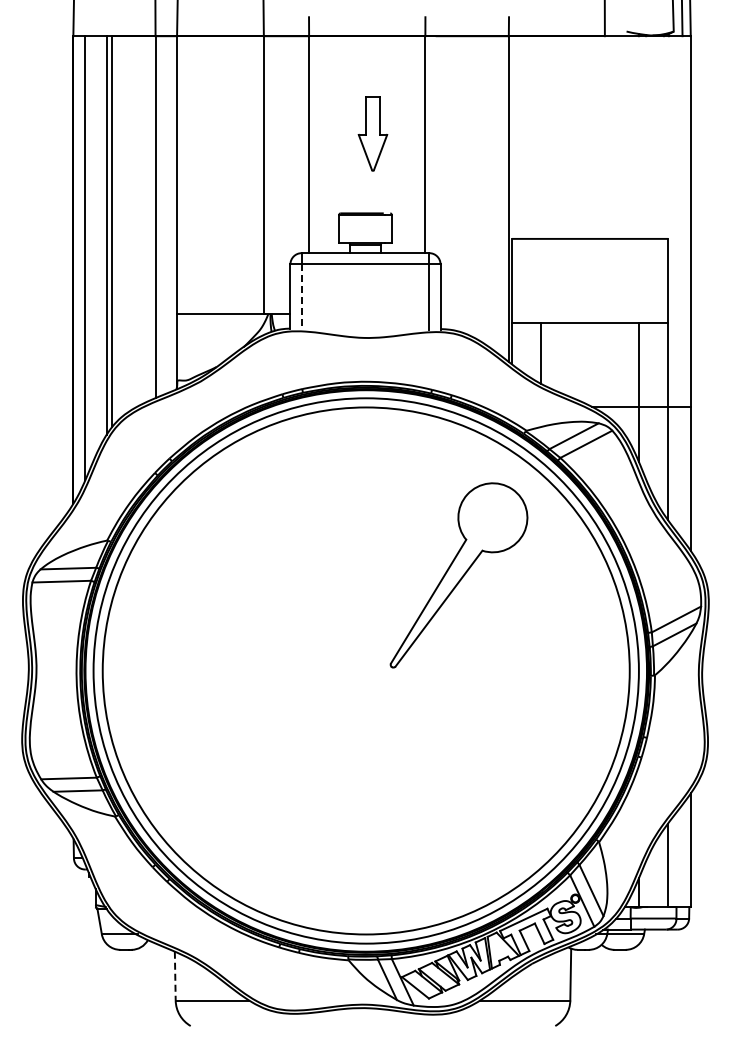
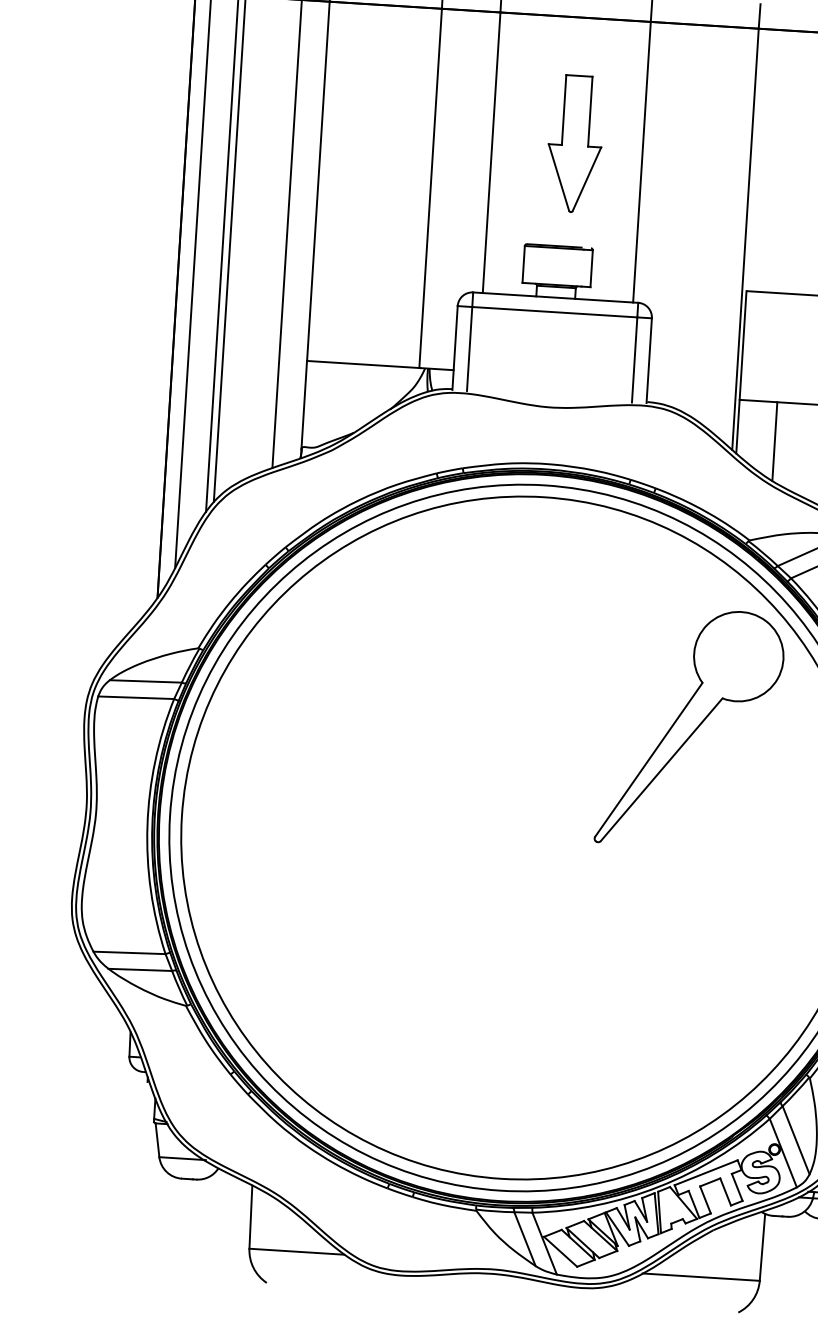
part: (372, 133) -> (574, 143), size x1.43
line: (301, 297) -> (469, 349), dashed -> solid
part: (458, 575) -> (689, 728), moved
line: (175, 976) -> (251, 1217), dashed -> solid

